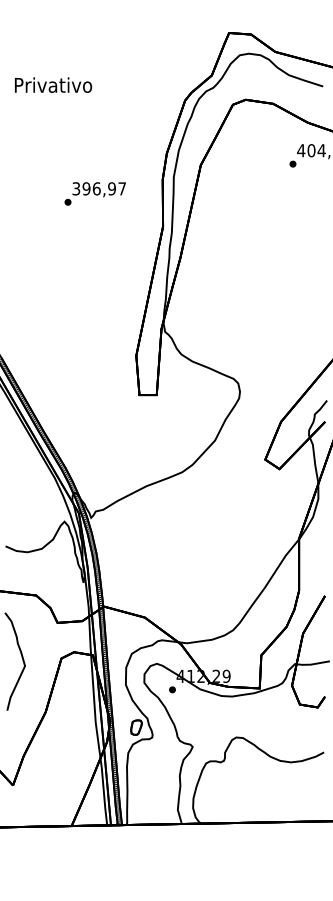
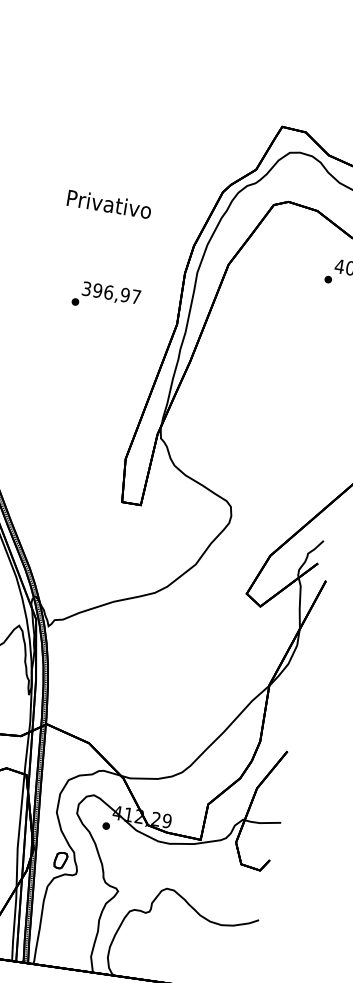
text: (53, 84) -> (109, 203), moved
text: (94, 193) -> (105, 297), moved

